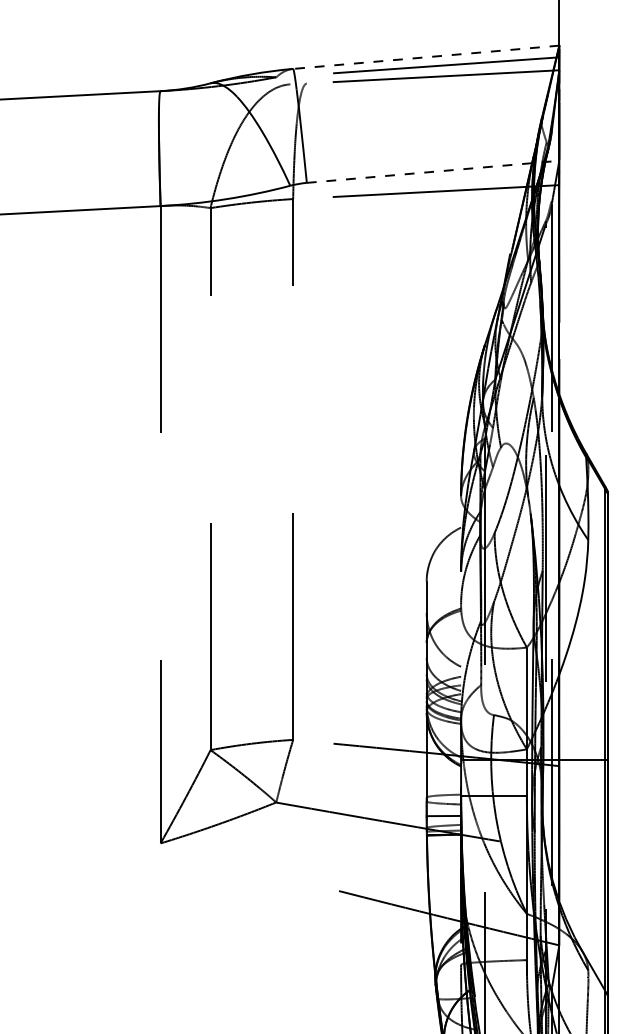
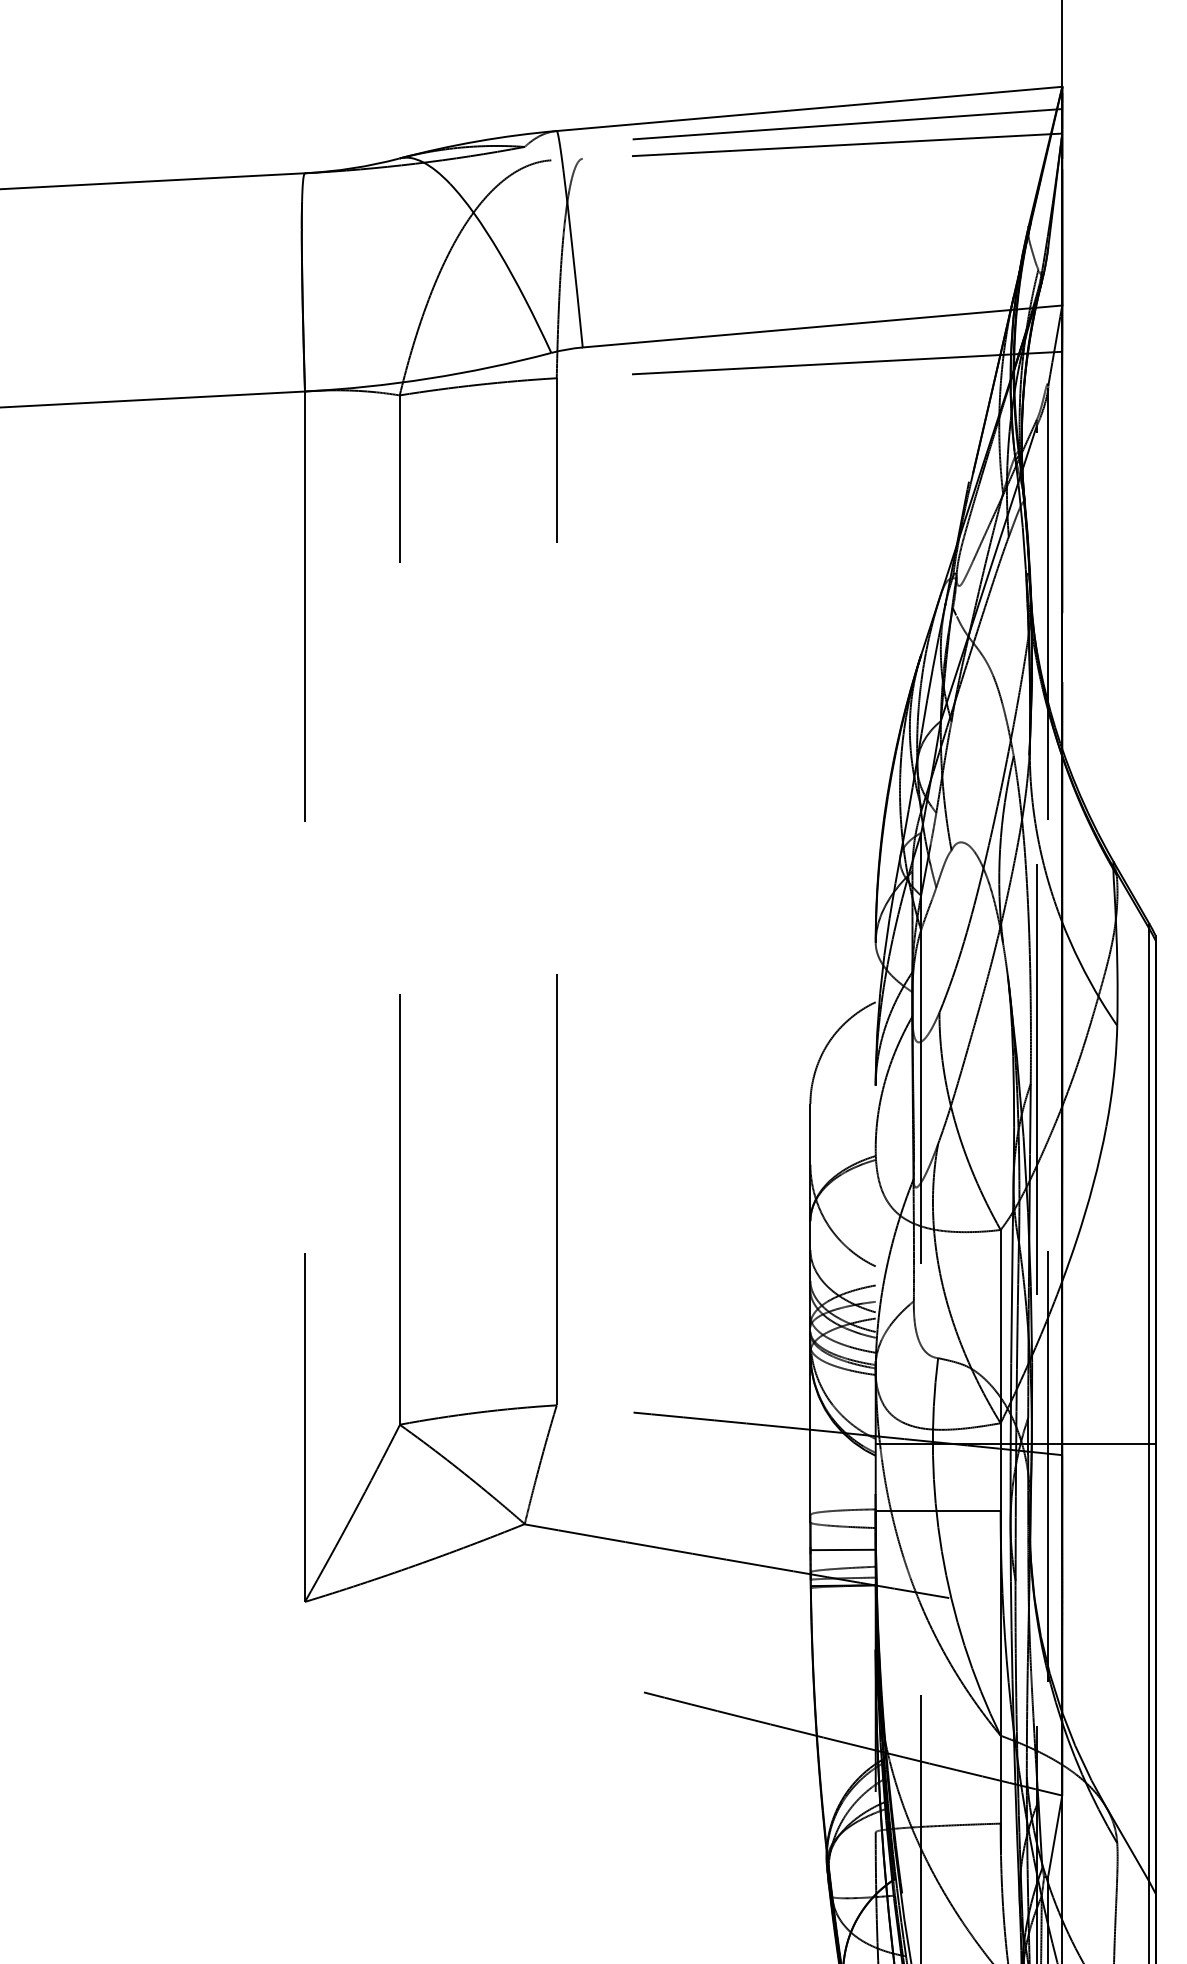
line: (426, 57) -> (810, 109), dashed -> solid
line: (433, 171) -> (823, 325), dashed -> solid

